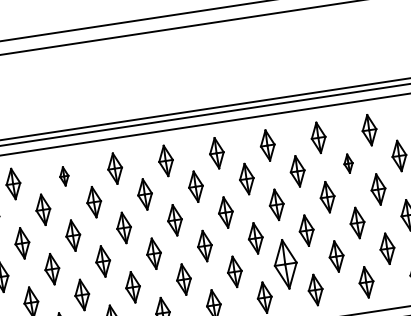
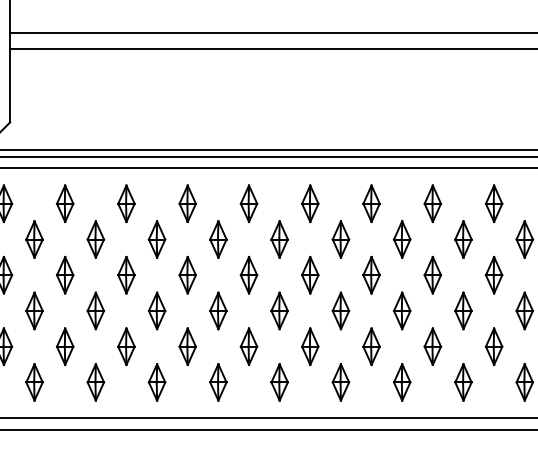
part: (348, 163) -> (463, 239), size x1.67
part: (64, 176) -> (126, 203), size x1.67
part: (285, 264) -> (371, 346), size x0.62

